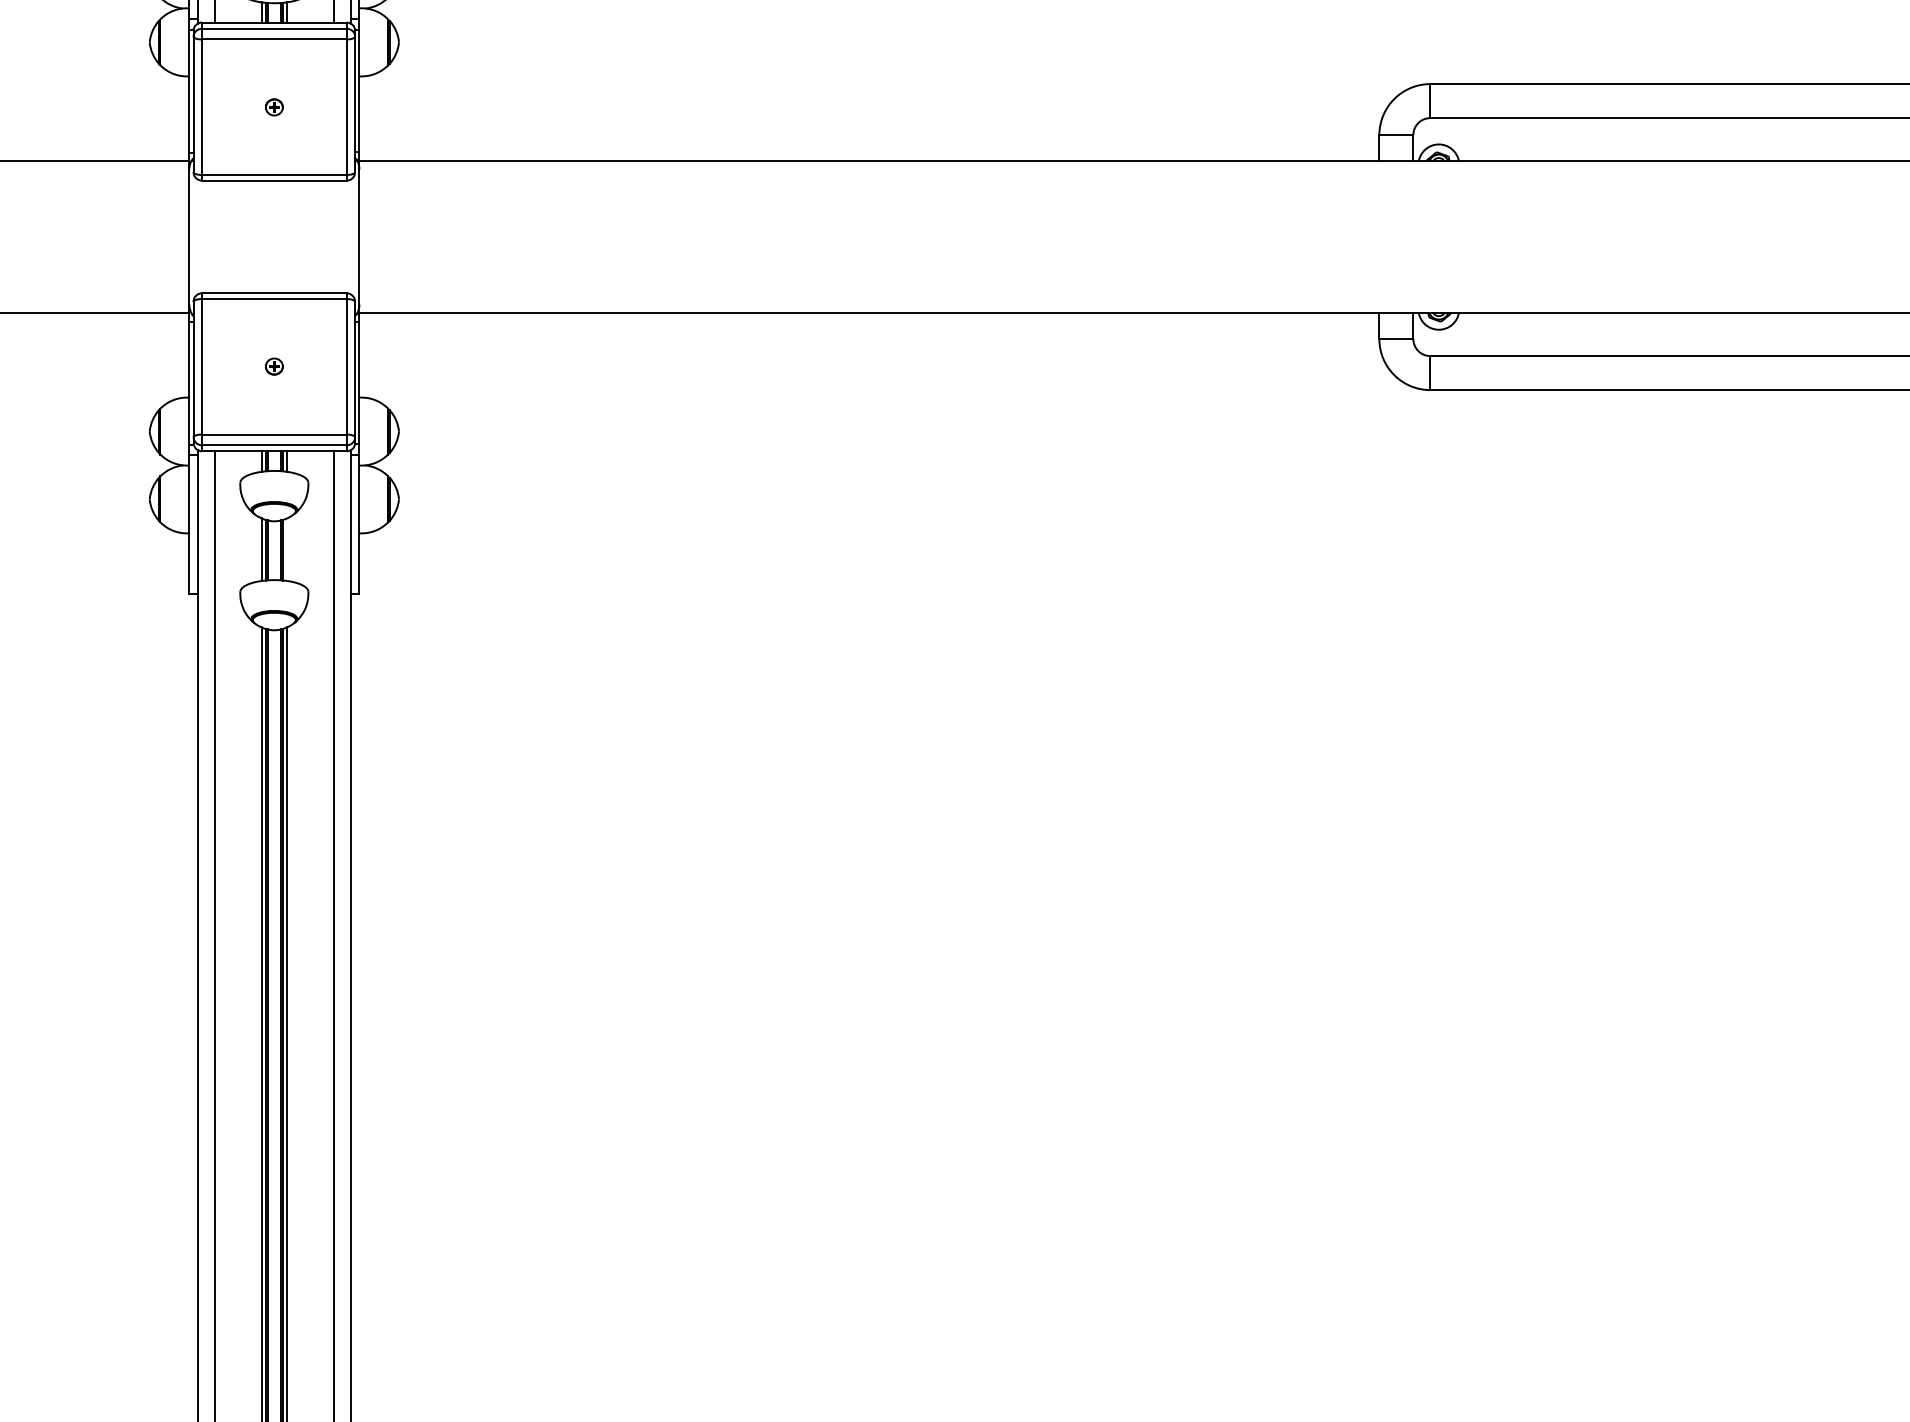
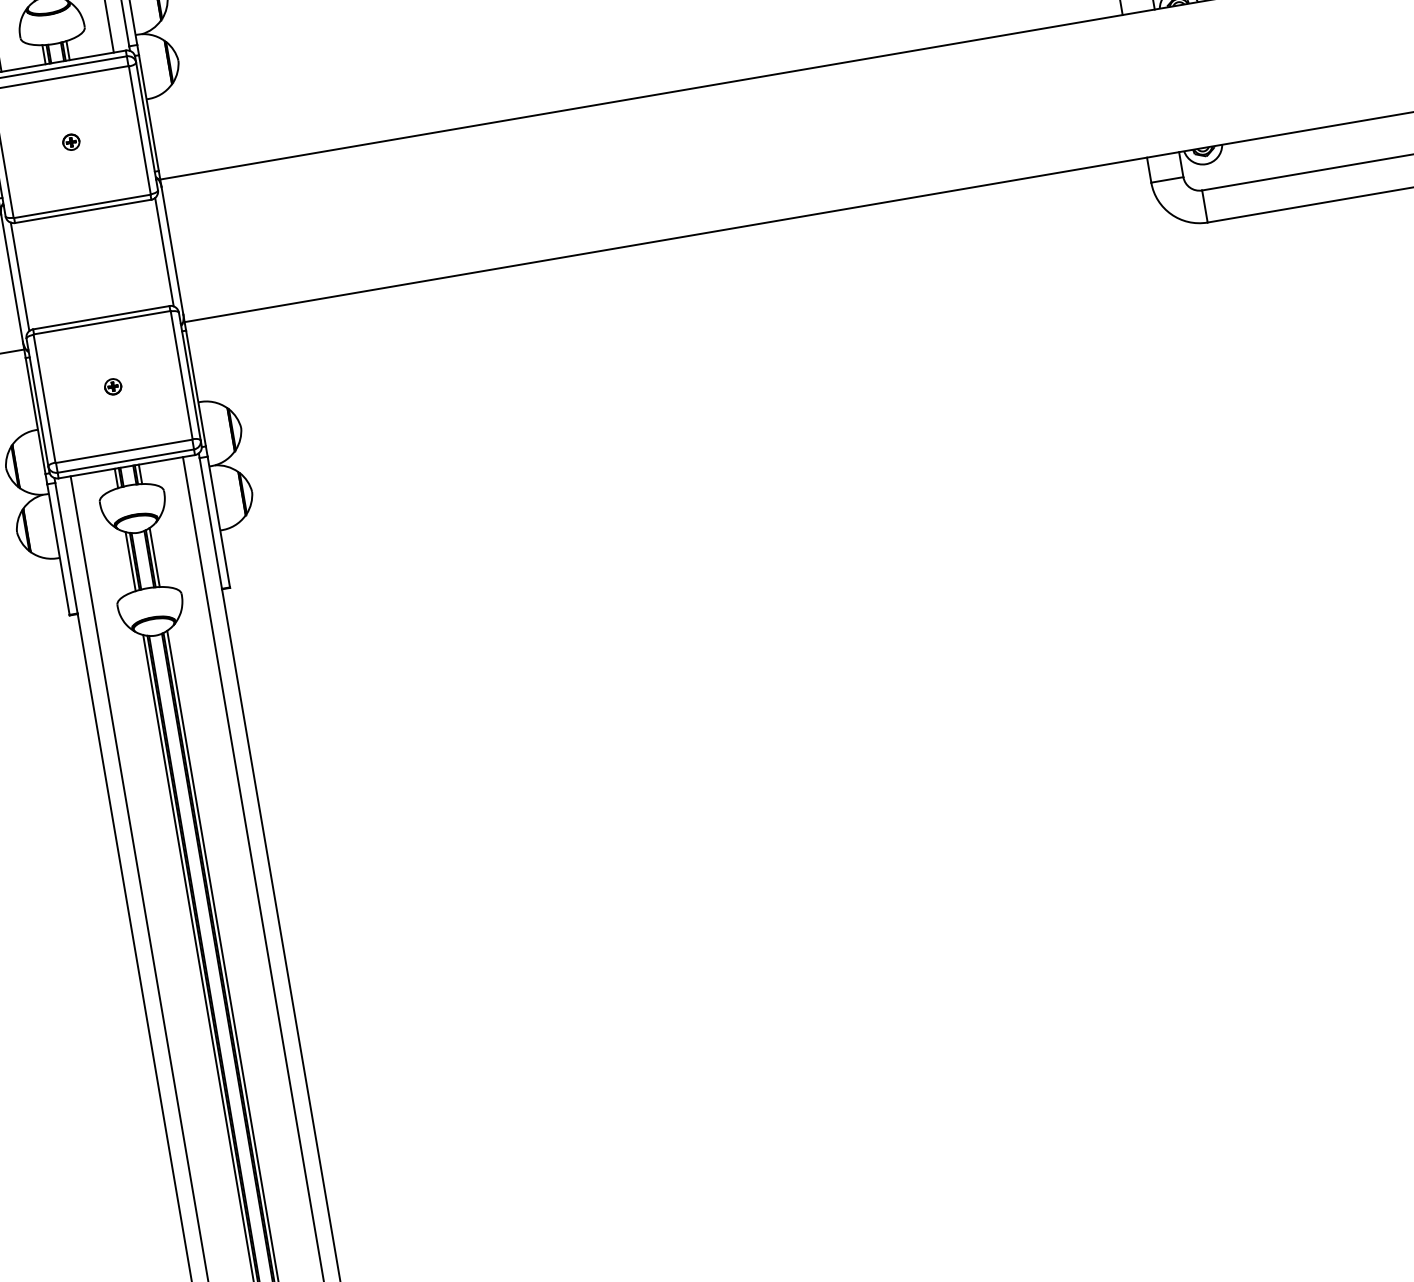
line: (197, 236) -> (19, 276), added
line: (350, 236) -> (164, 251), added
line: (287, 549) -> (155, 557), added

